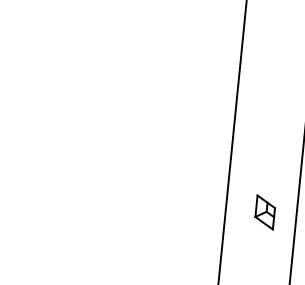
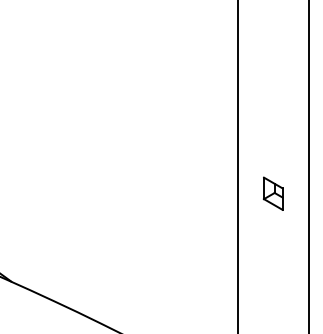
part: (264, 212) -> (272, 193), moved

